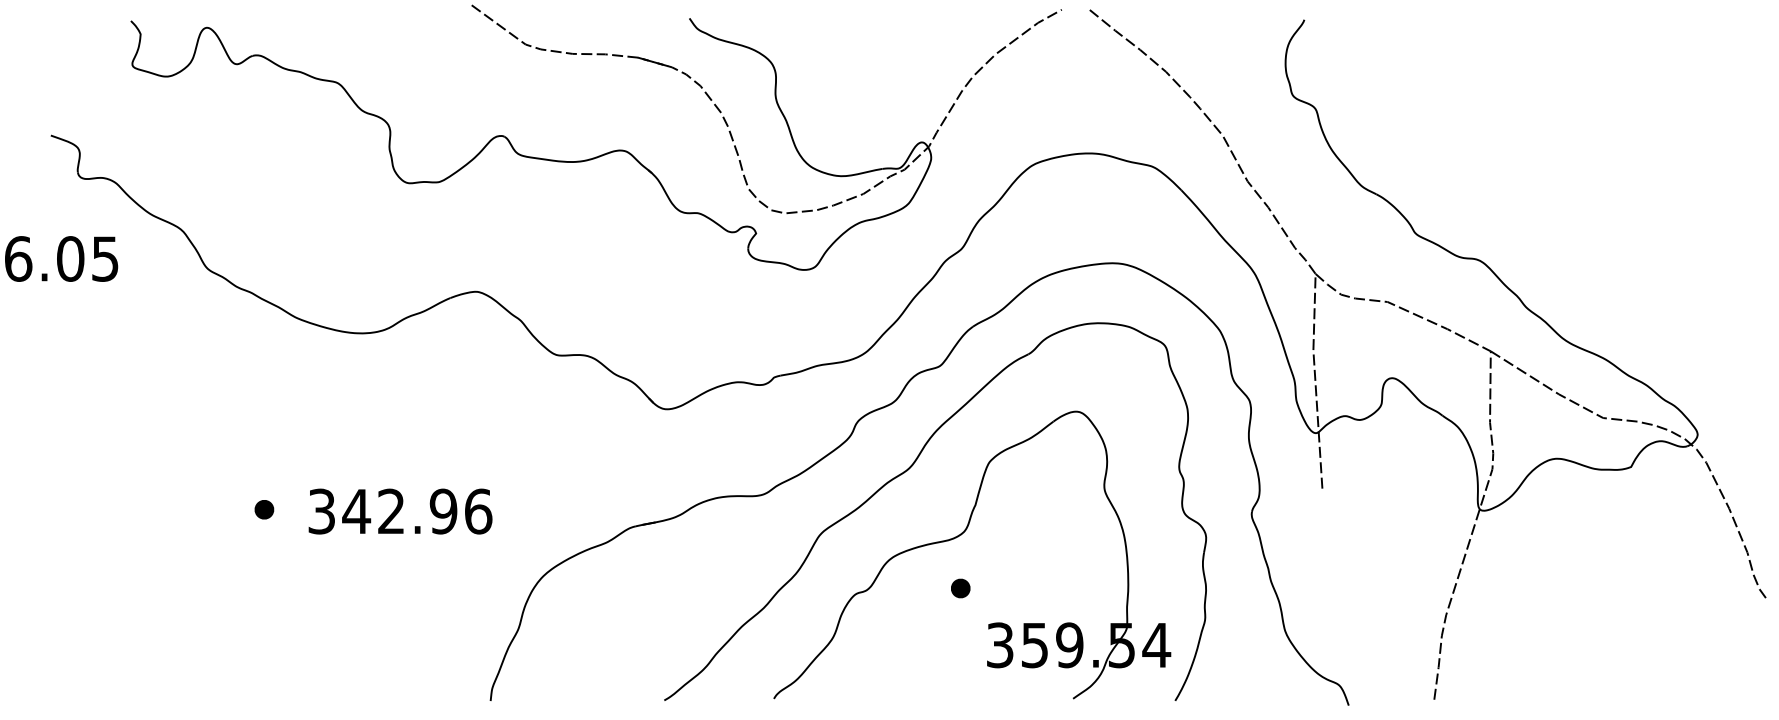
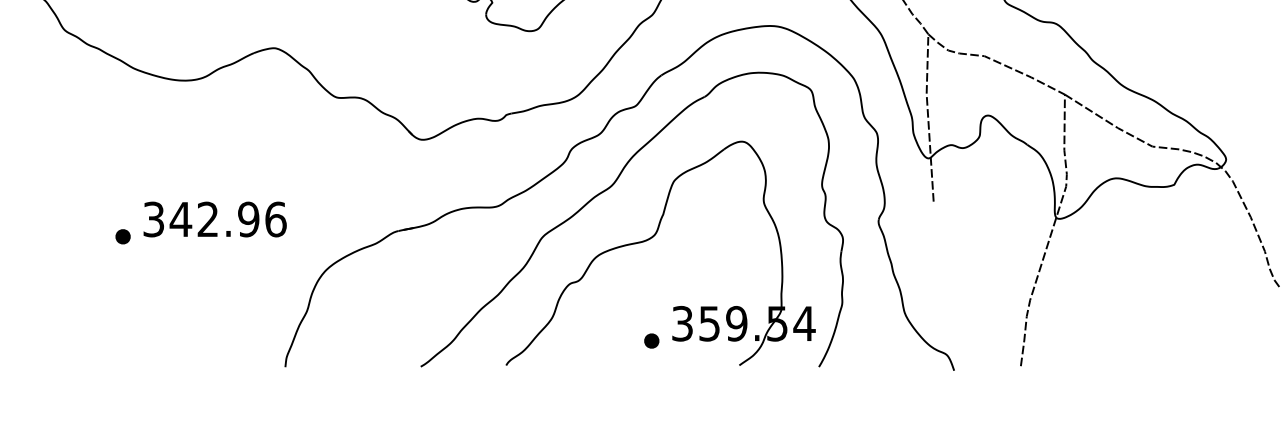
part: (264, 509) -> (123, 236), moved
part: (960, 588) -> (651, 341), moved

